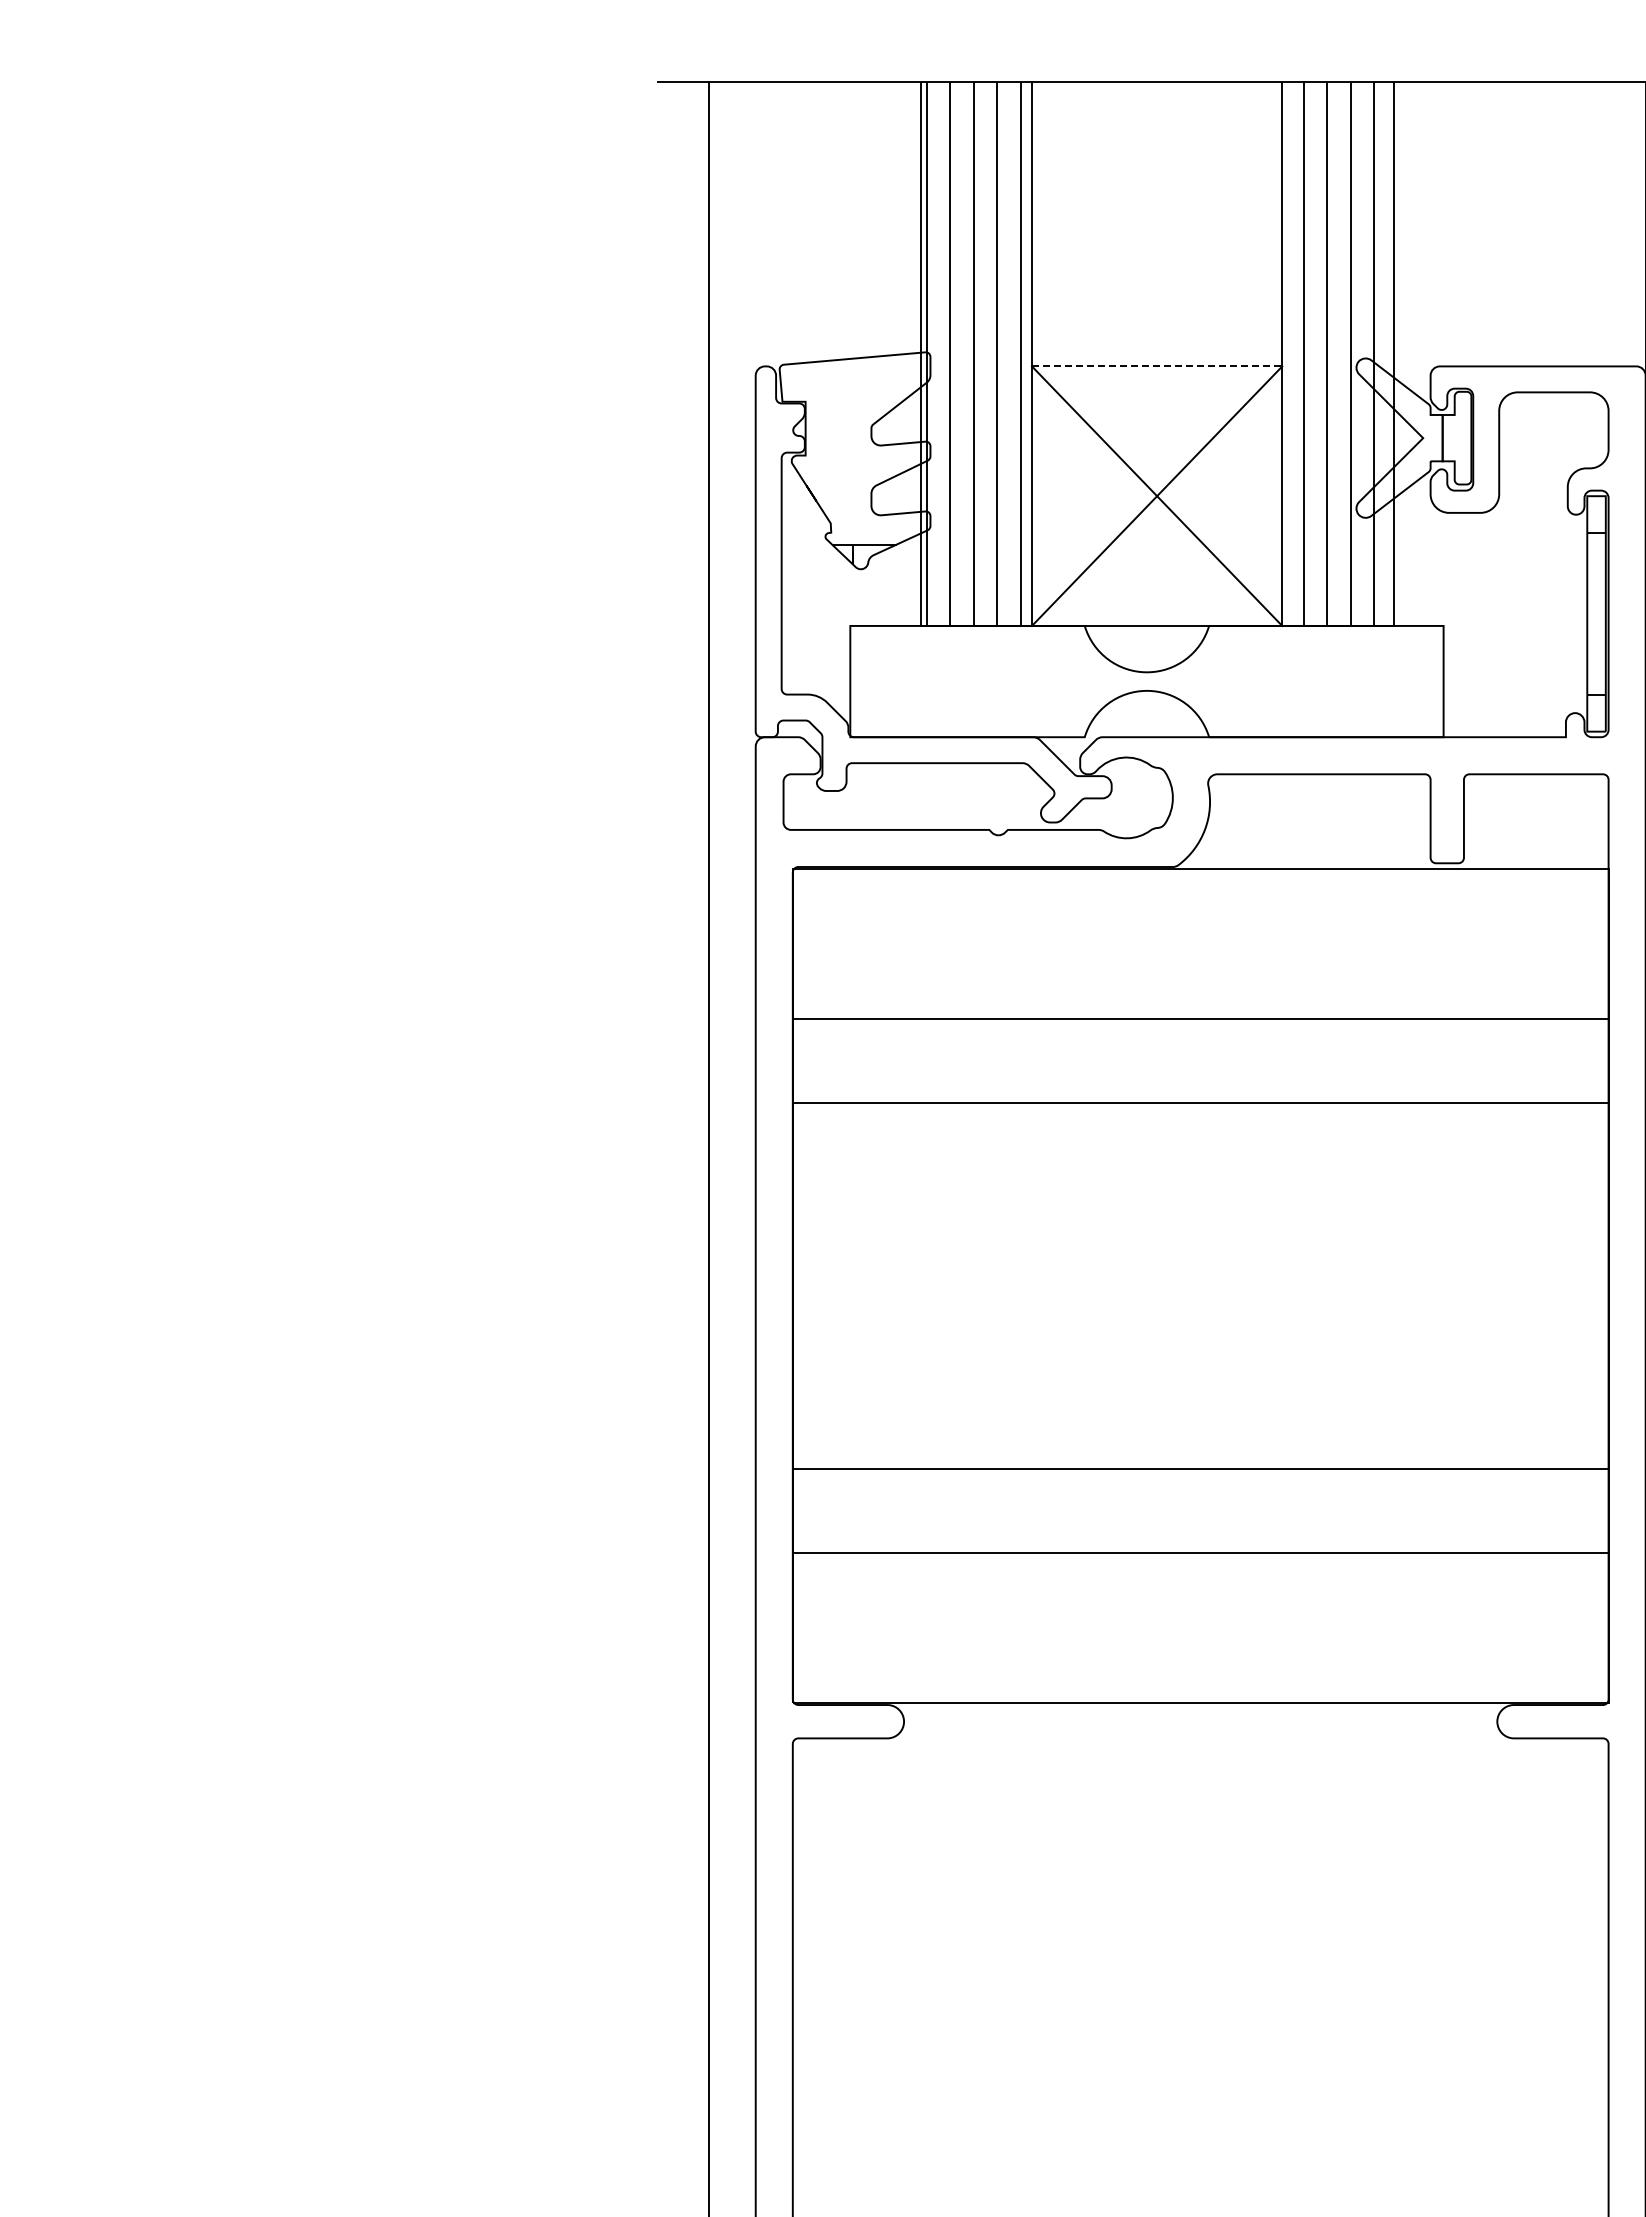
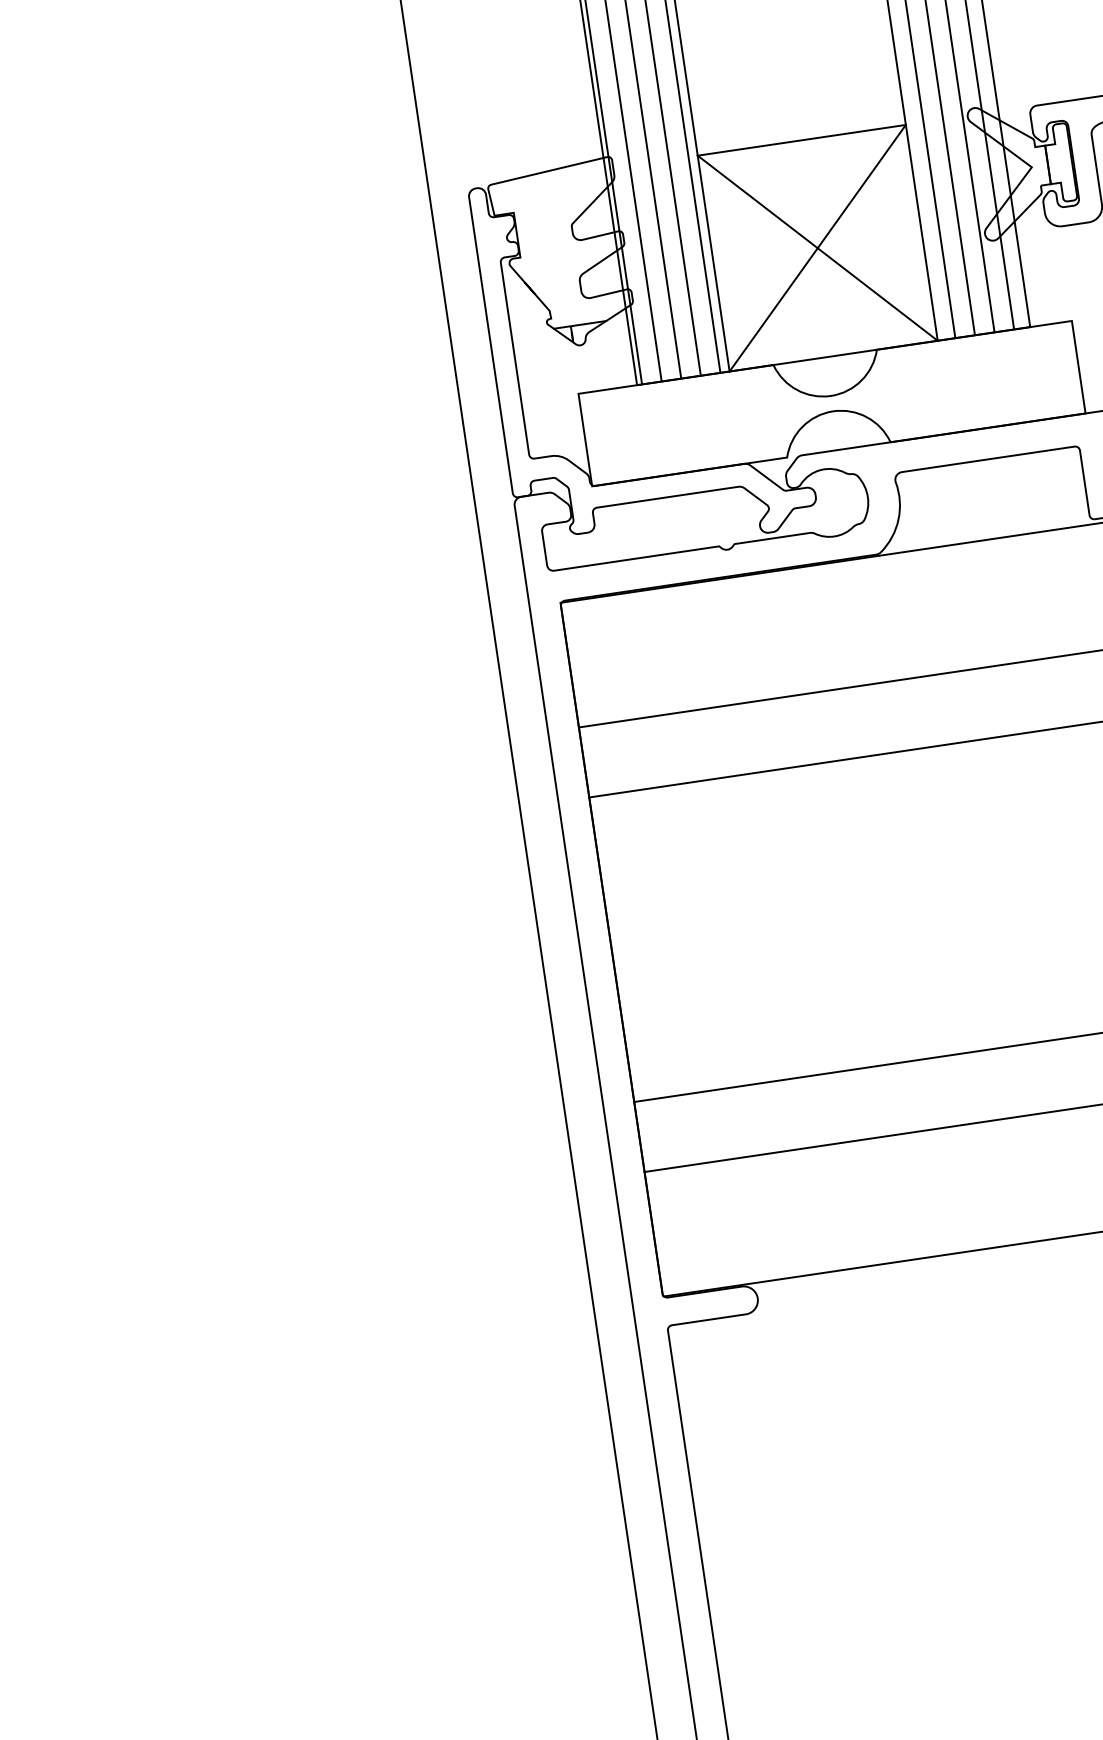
line: (1157, 366) -> (802, 140), dashed -> solid

